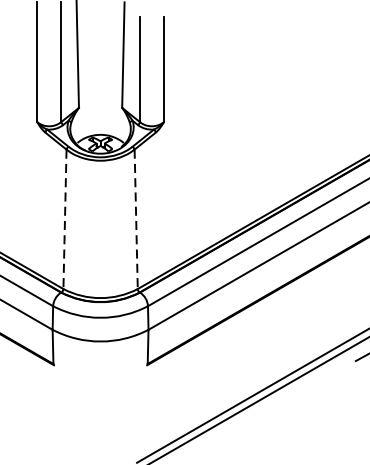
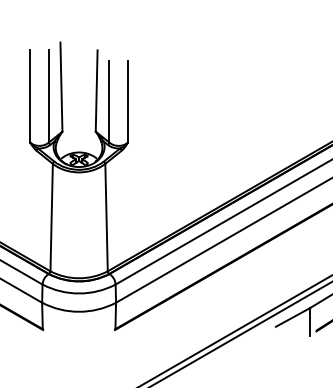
line: (64, 219) -> (51, 217), dashed -> solid
line: (136, 219) -> (106, 217), dashed -> solid

